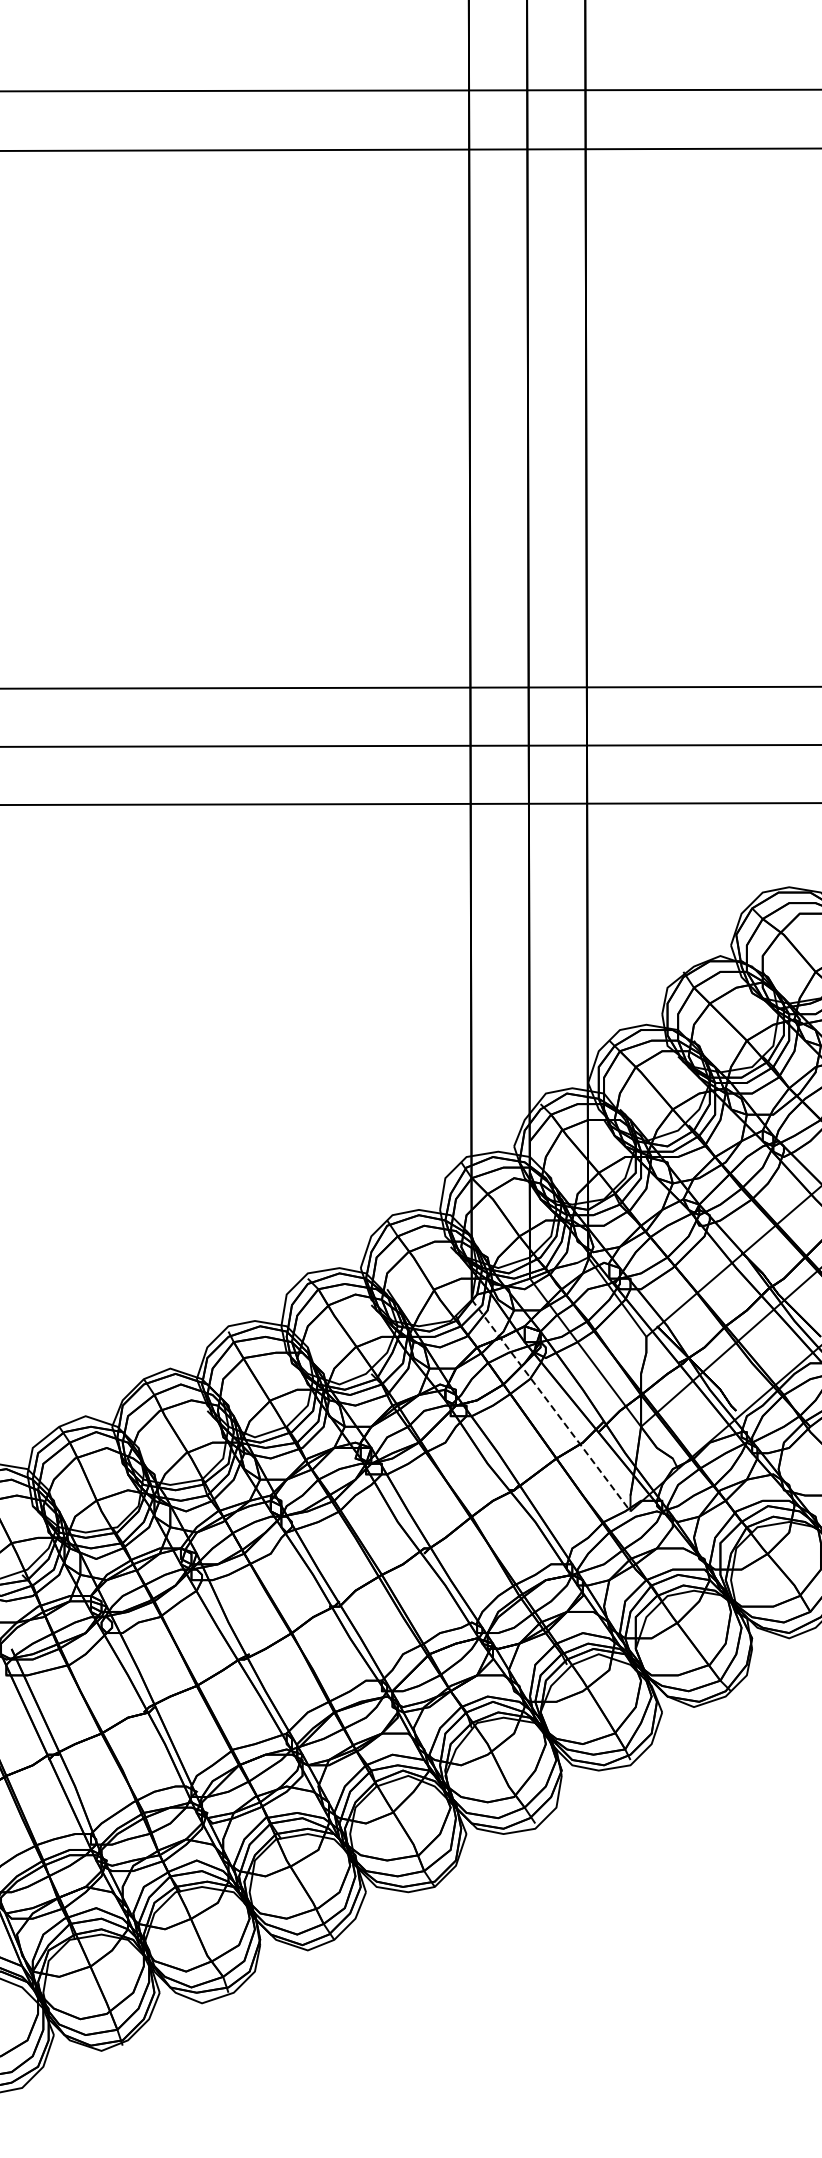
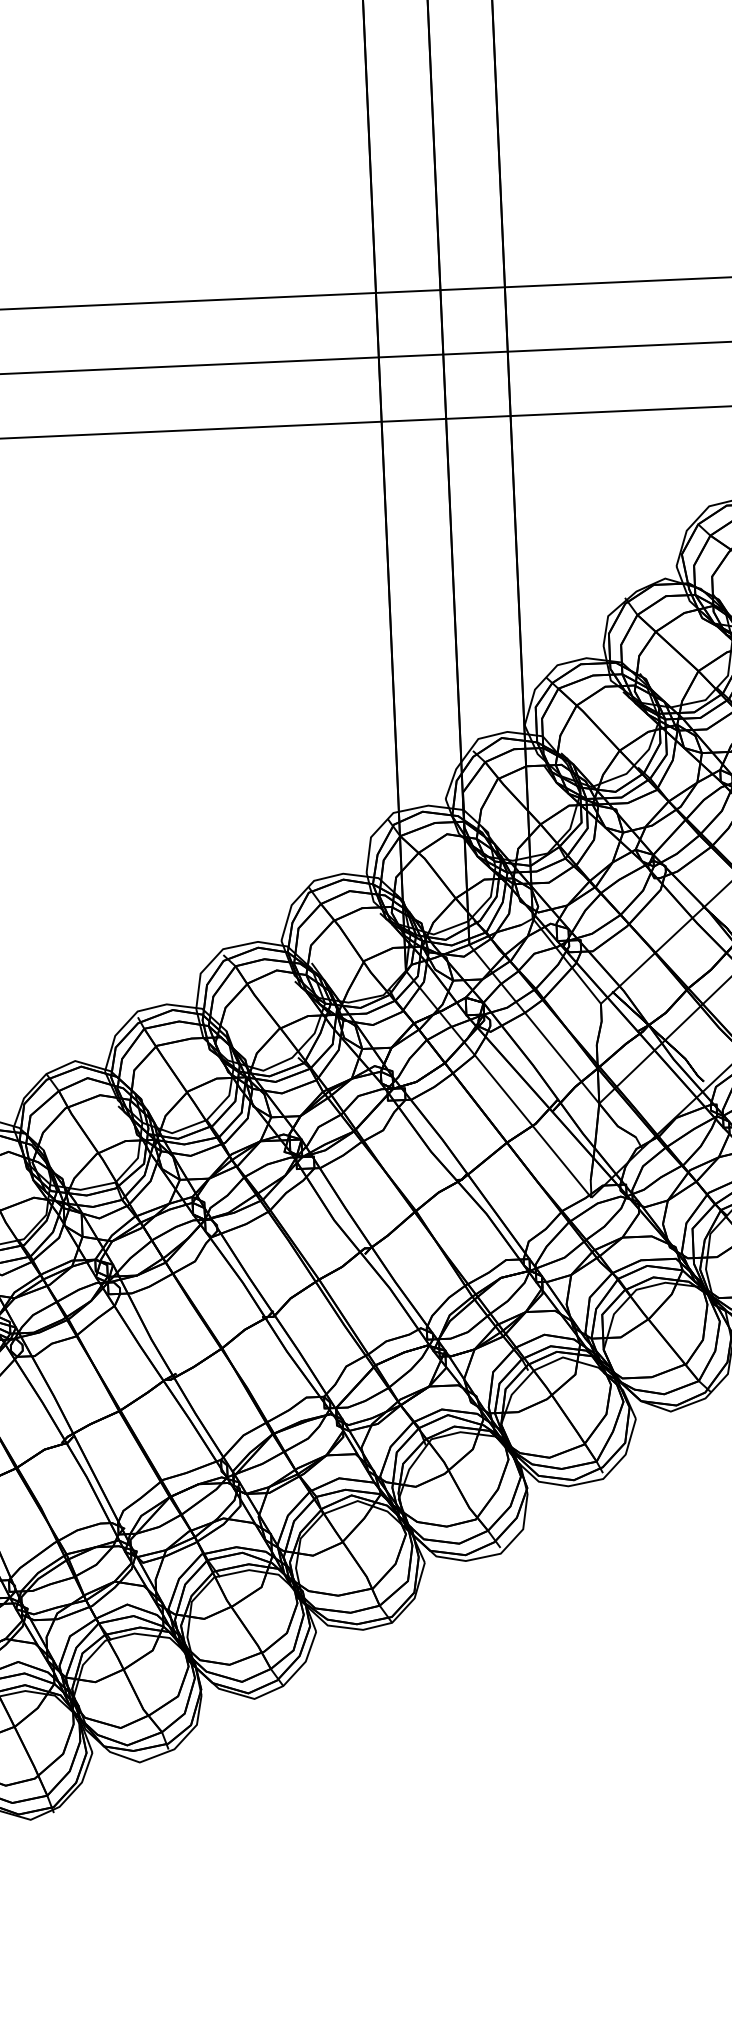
line: (551, 1406) -> (499, 1085), dashed -> solid

